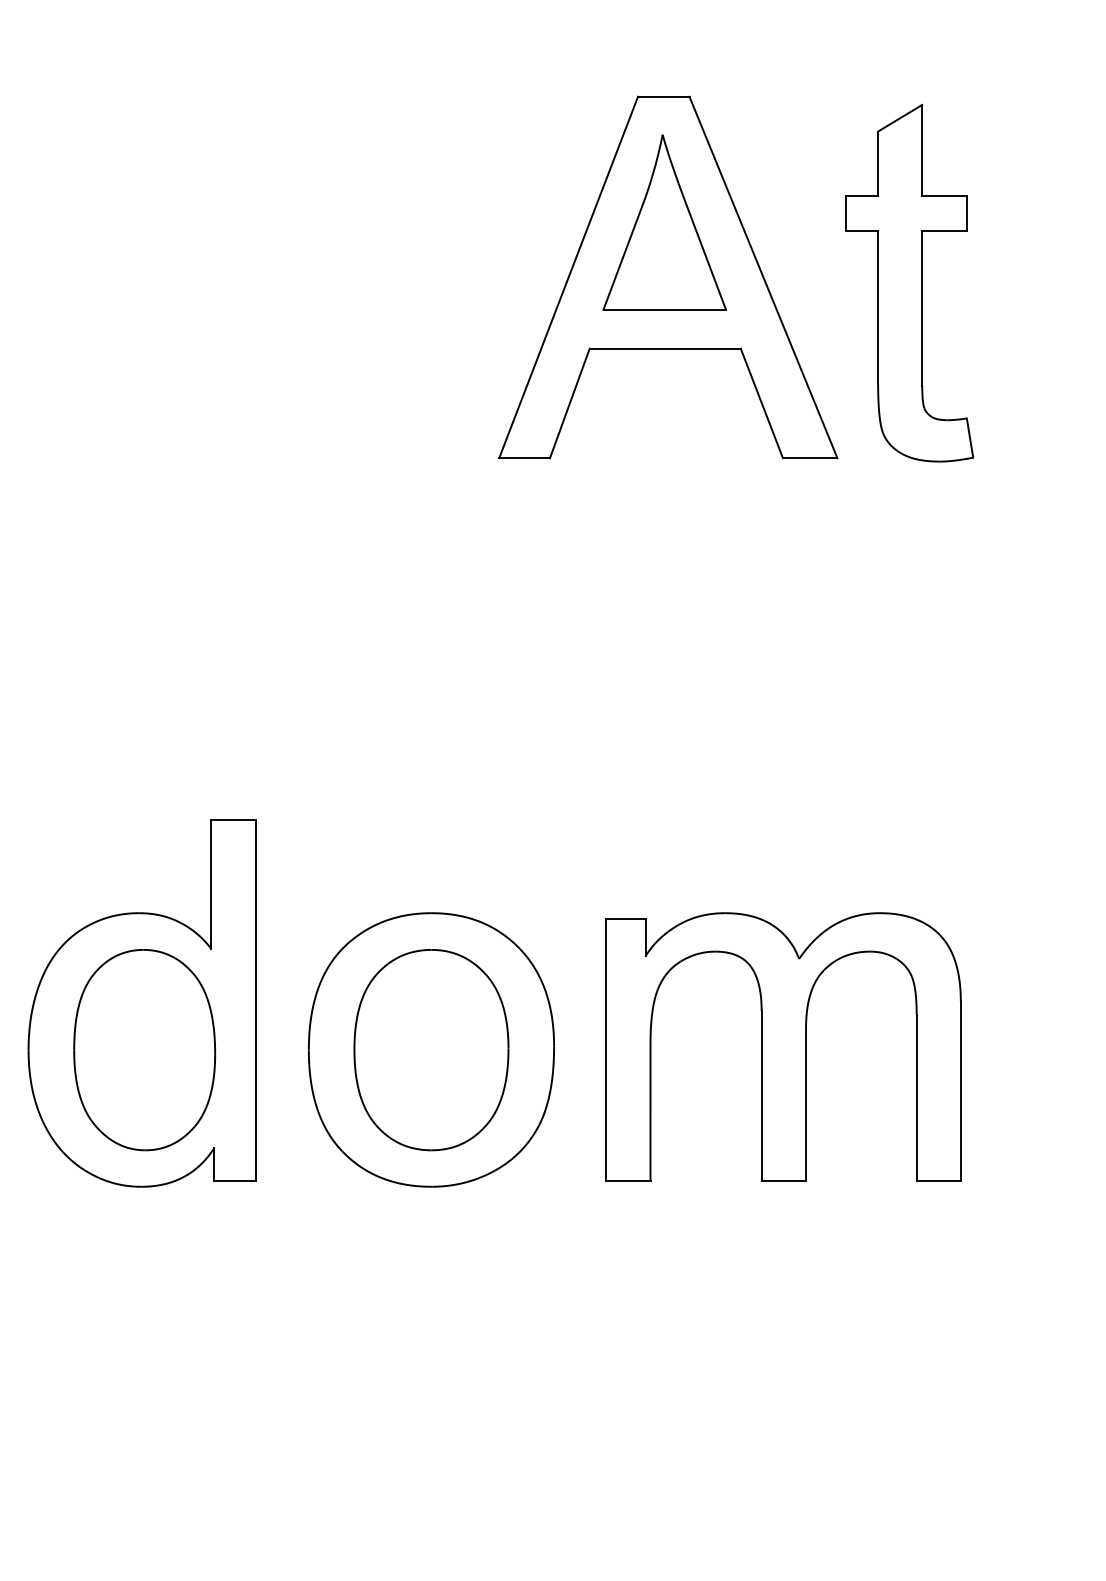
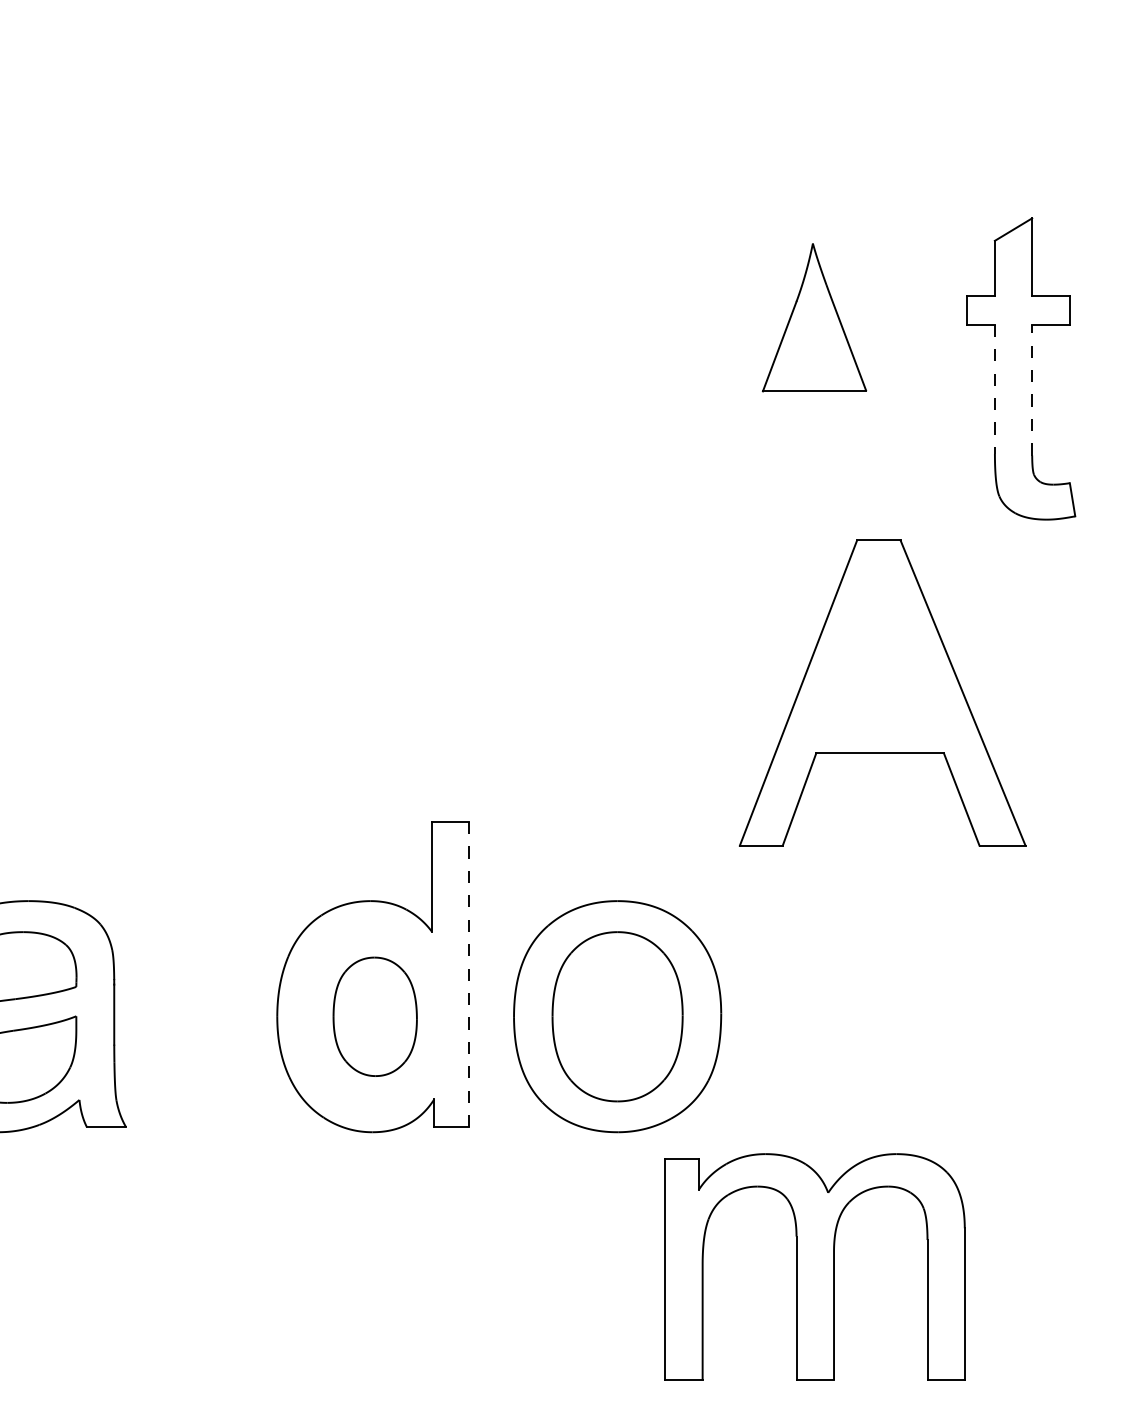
part: (668, 276) -> (882, 692), moved
line: (877, 307) -> (994, 389), solid -> dashed
line: (922, 307) -> (1032, 389), solid -> dashed
line: (256, 1000) -> (469, 974), solid -> dashed
part: (782, 1046) -> (814, 1266), moved
part: (143, 1049) -> (374, 1016), size x0.7

